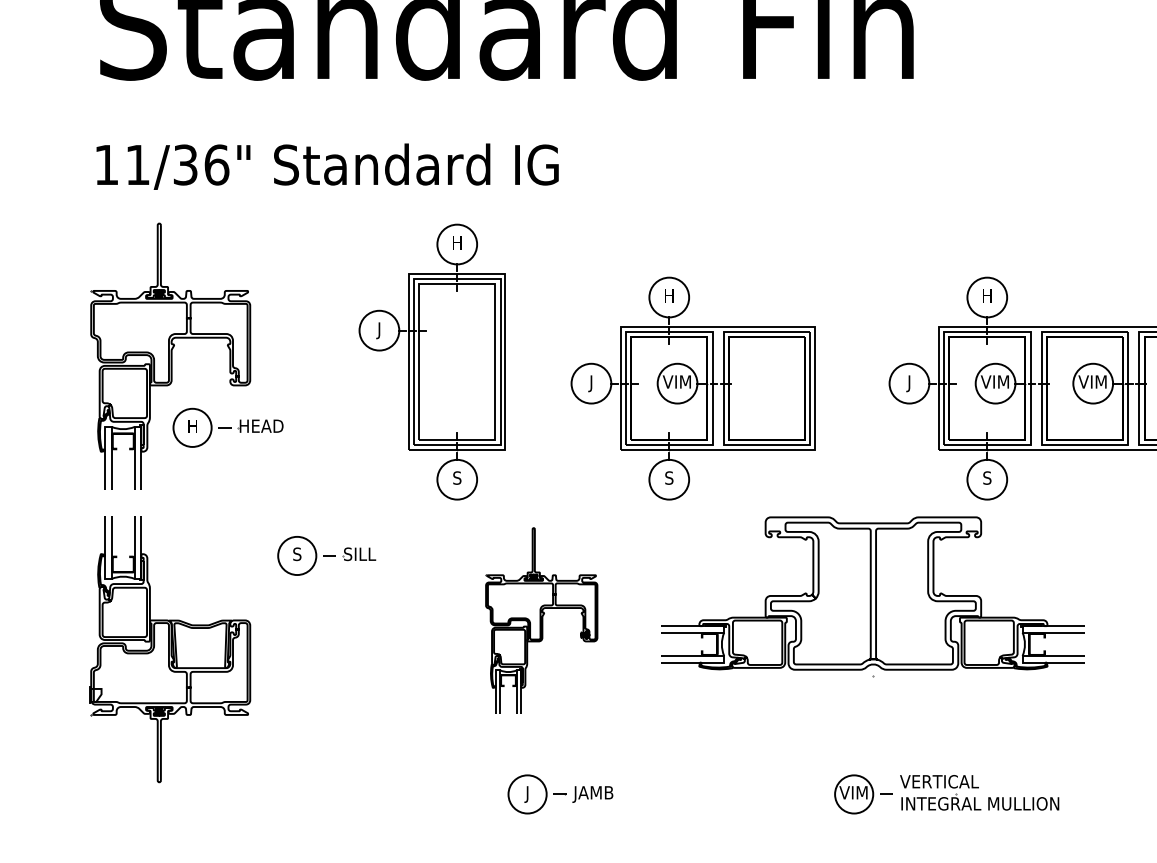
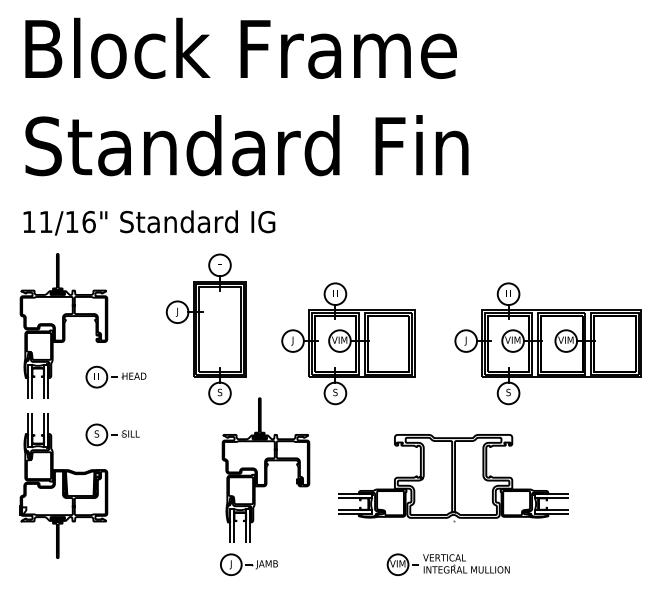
text: (184, 163) -> (71, 221), 11/36" -> 11/16"
part: (226, 426) -> (115, 376), moved
part: (325, 555) -> (112, 434), moved
part: (873, 597) -> (453, 478), moved
part: (540, 619) -> (265, 469), size x1.43
part: (559, 793) -> (248, 564), moved
part: (944, 793) -> (447, 564), moved

